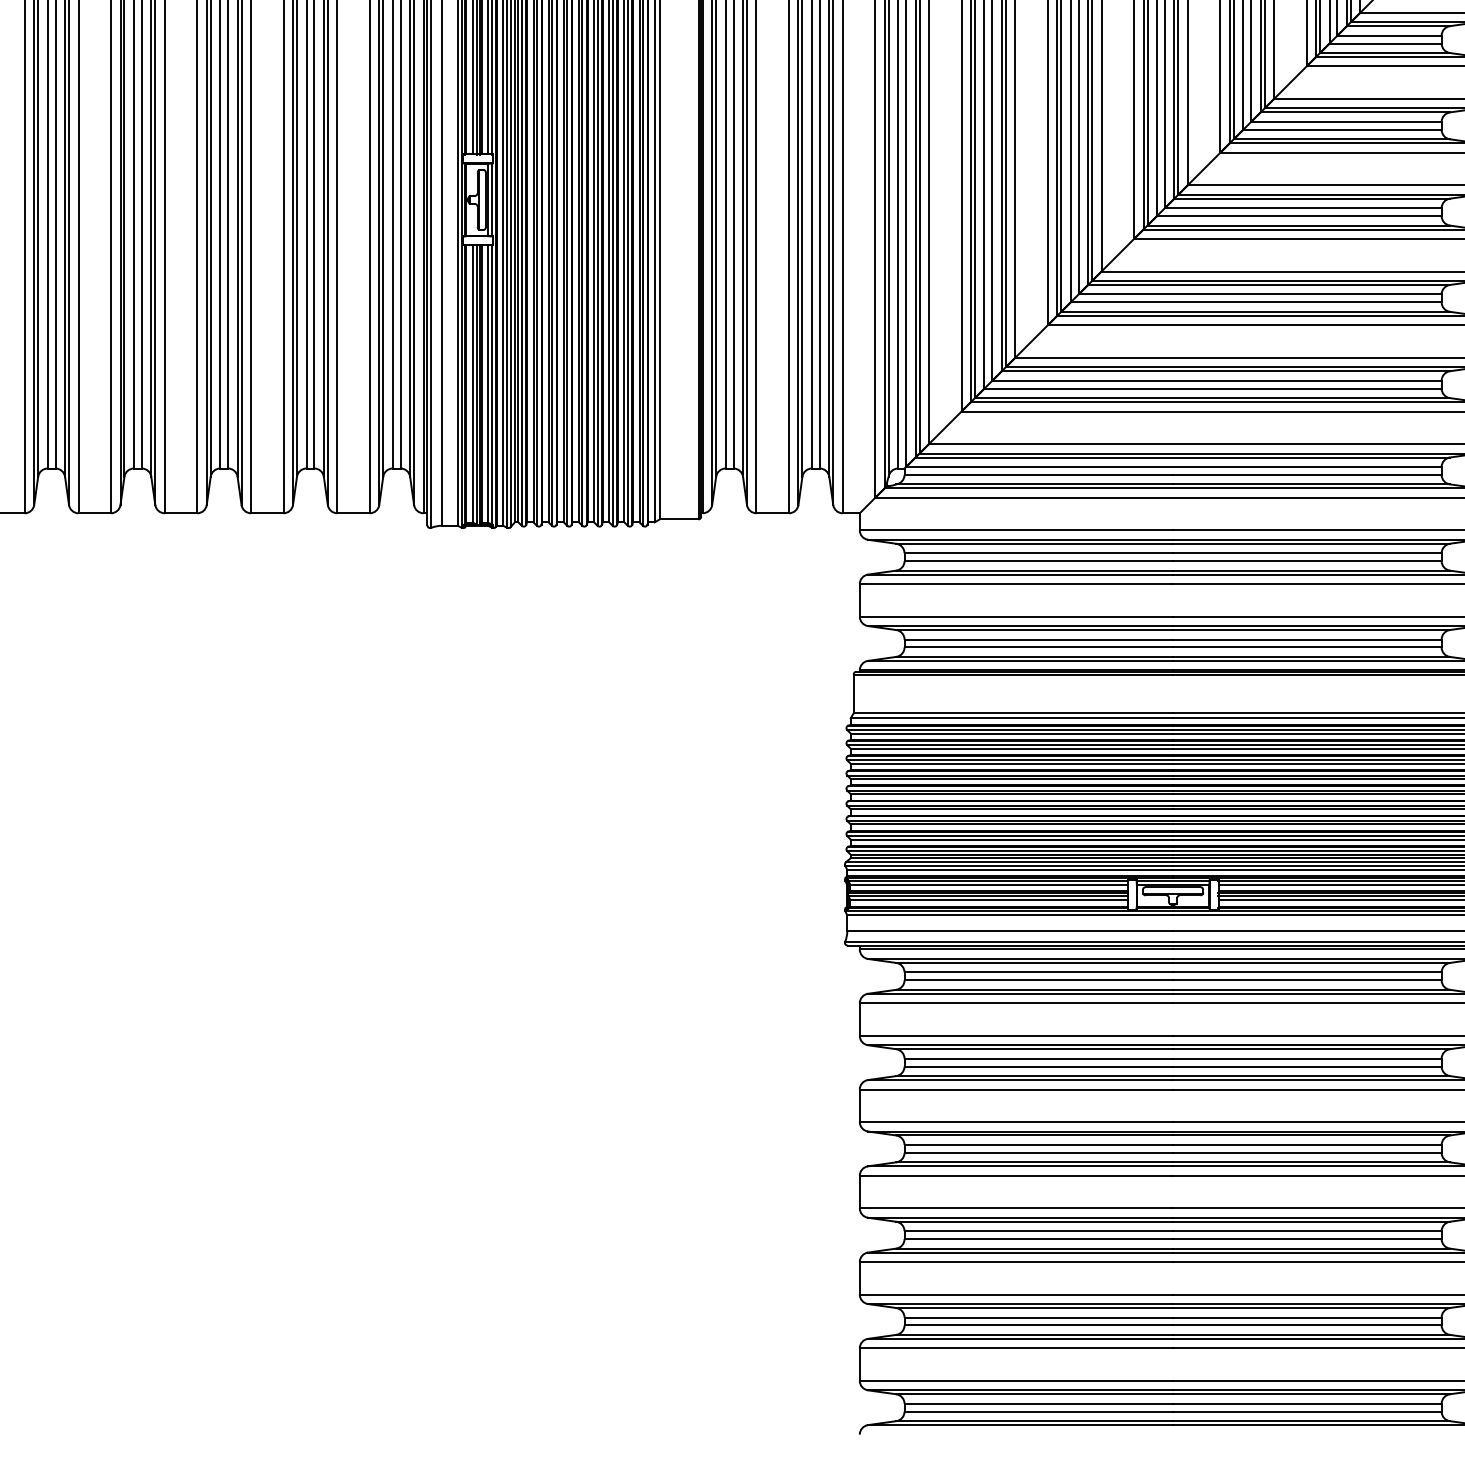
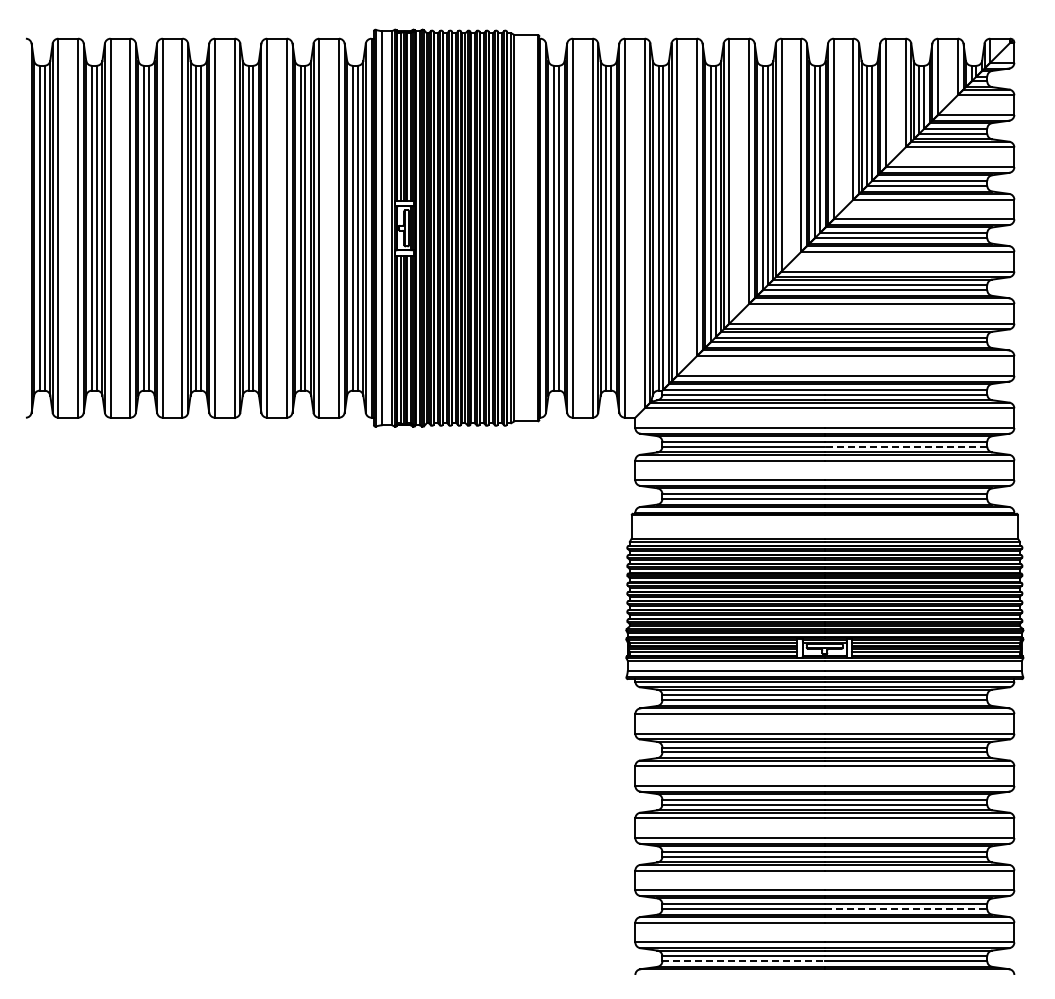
line: (1306, 560) -> (905, 446), solid -> dashed
line: (1308, 1324) -> (906, 908), solid -> dashed
line: (1040, 1412) -> (744, 961), solid -> dashed

